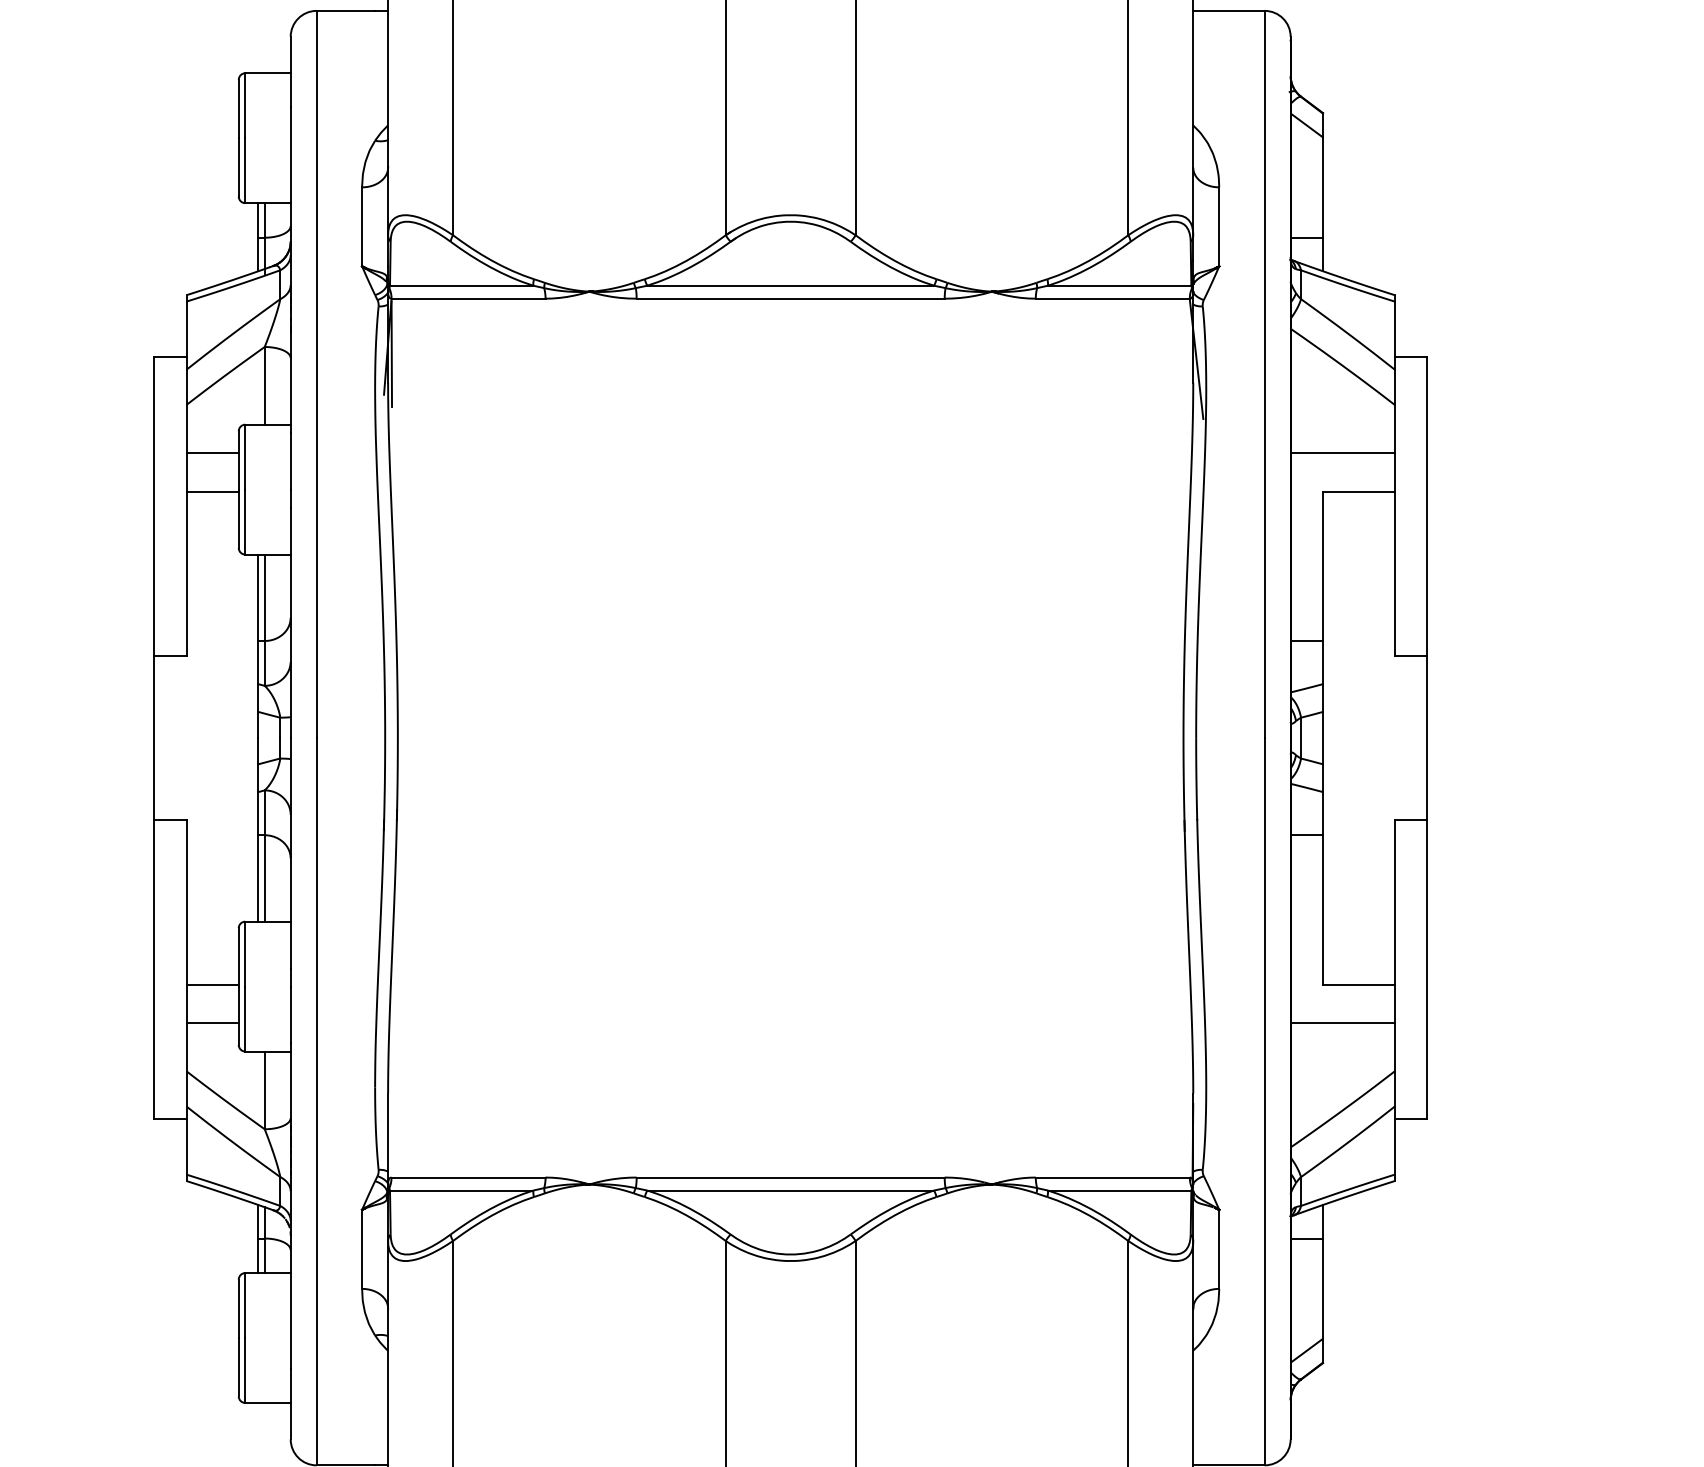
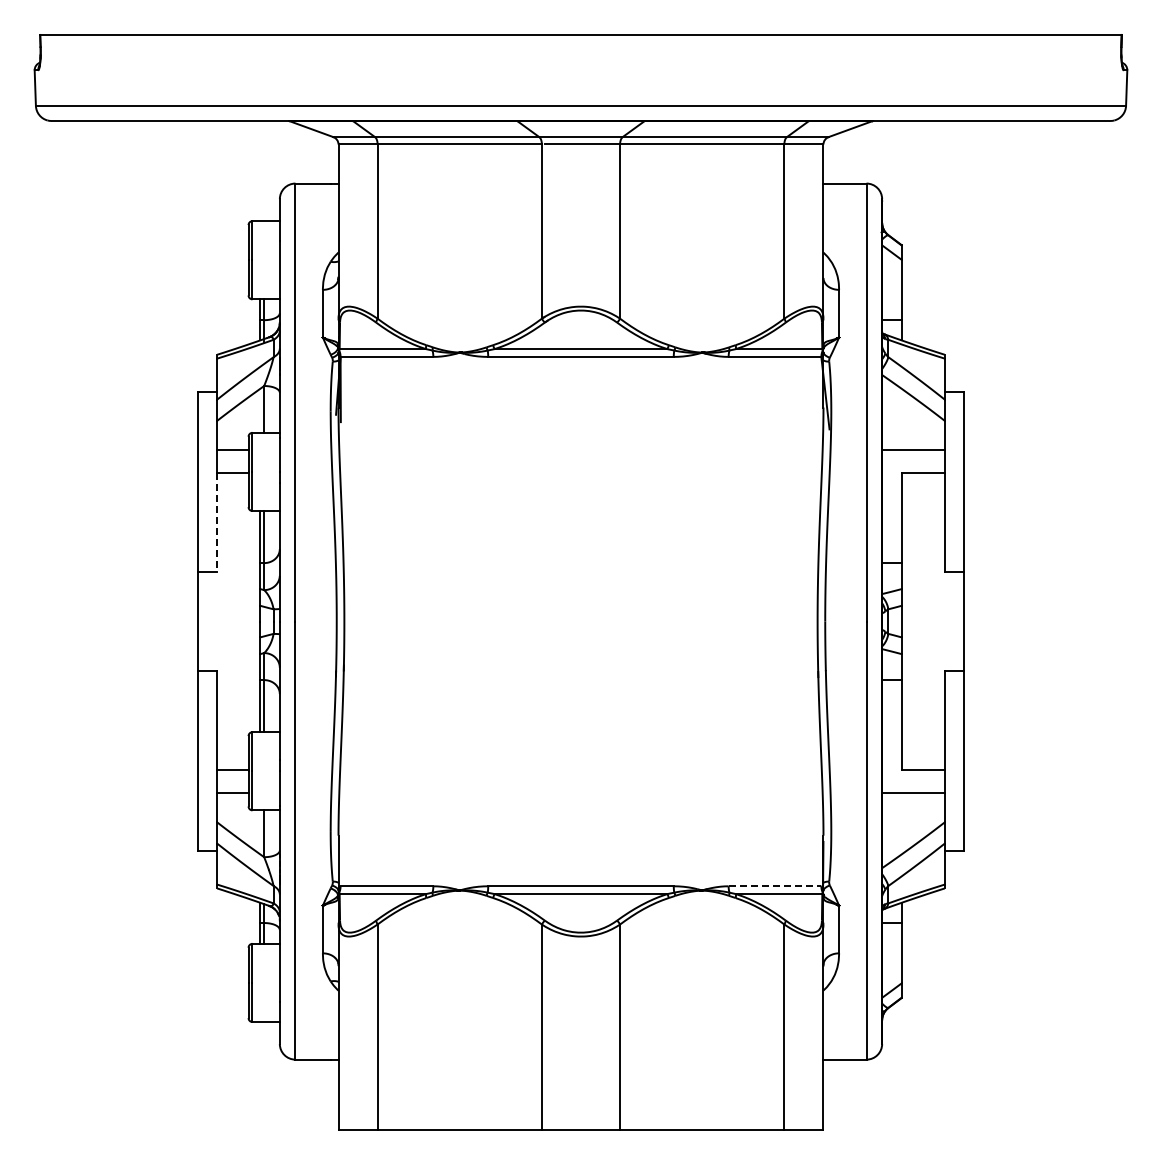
line: (187, 575) -> (217, 523), solid -> dashed
line: (1113, 1177) -> (775, 886), solid -> dashed

